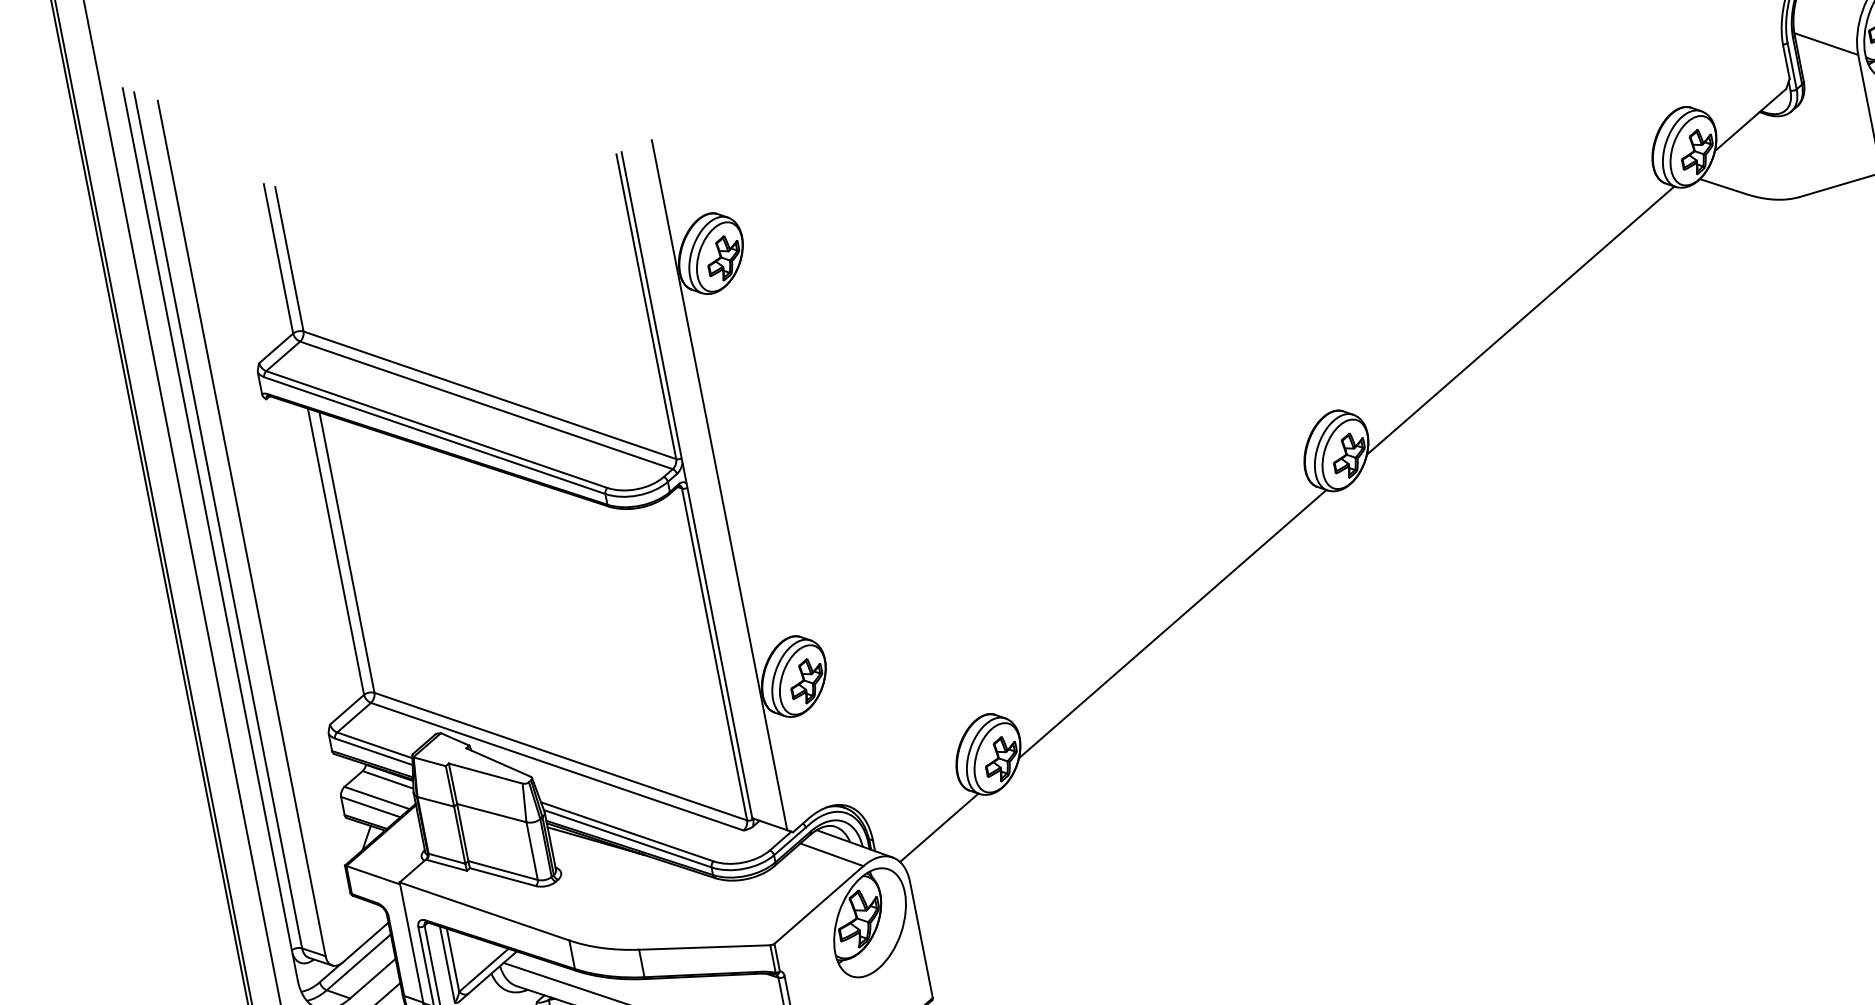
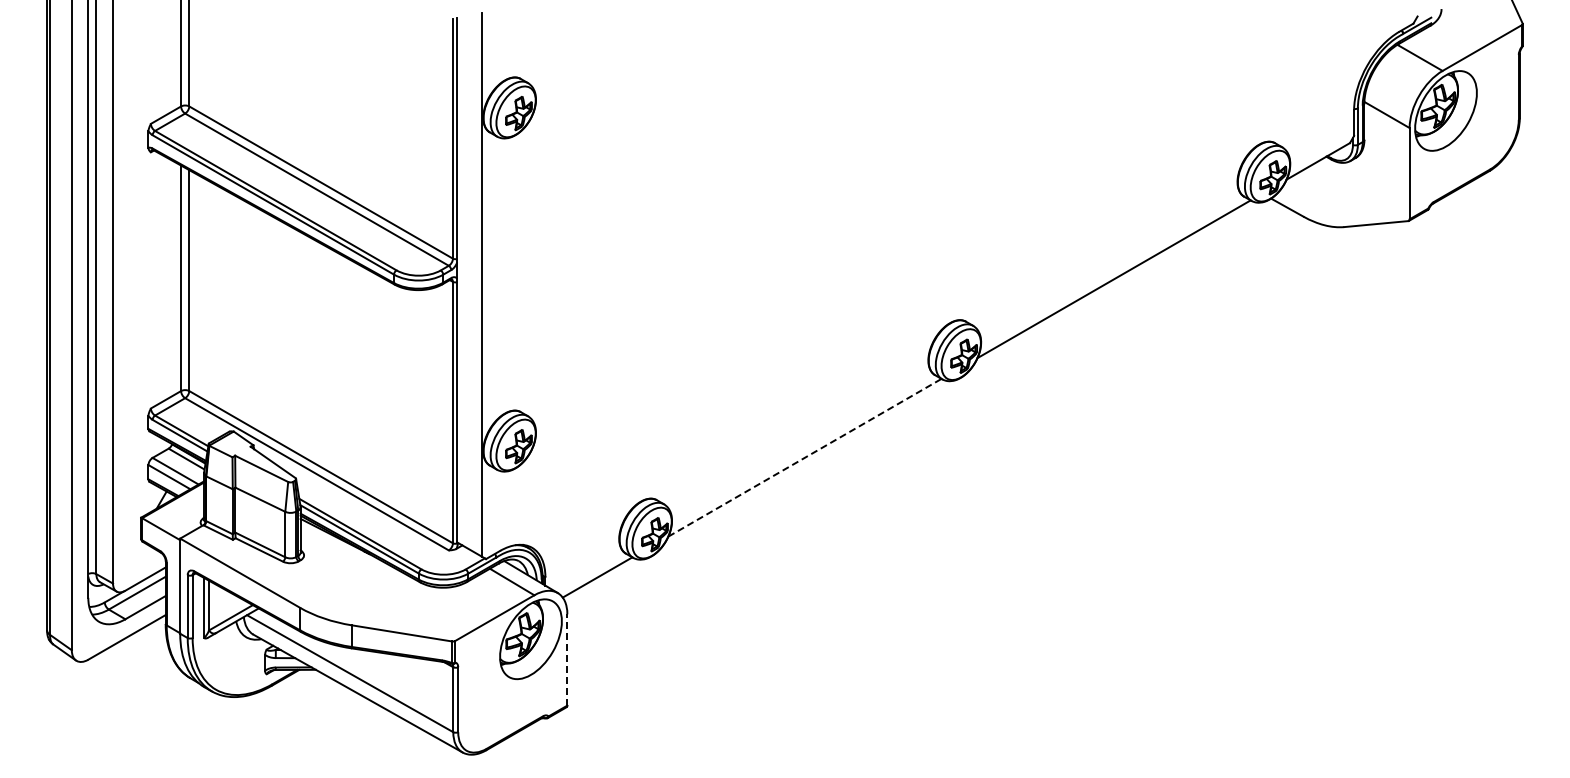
line: (1172, 623) -> (804, 457), solid -> dashed
line: (921, 939) -> (567, 659), solid -> dashed

